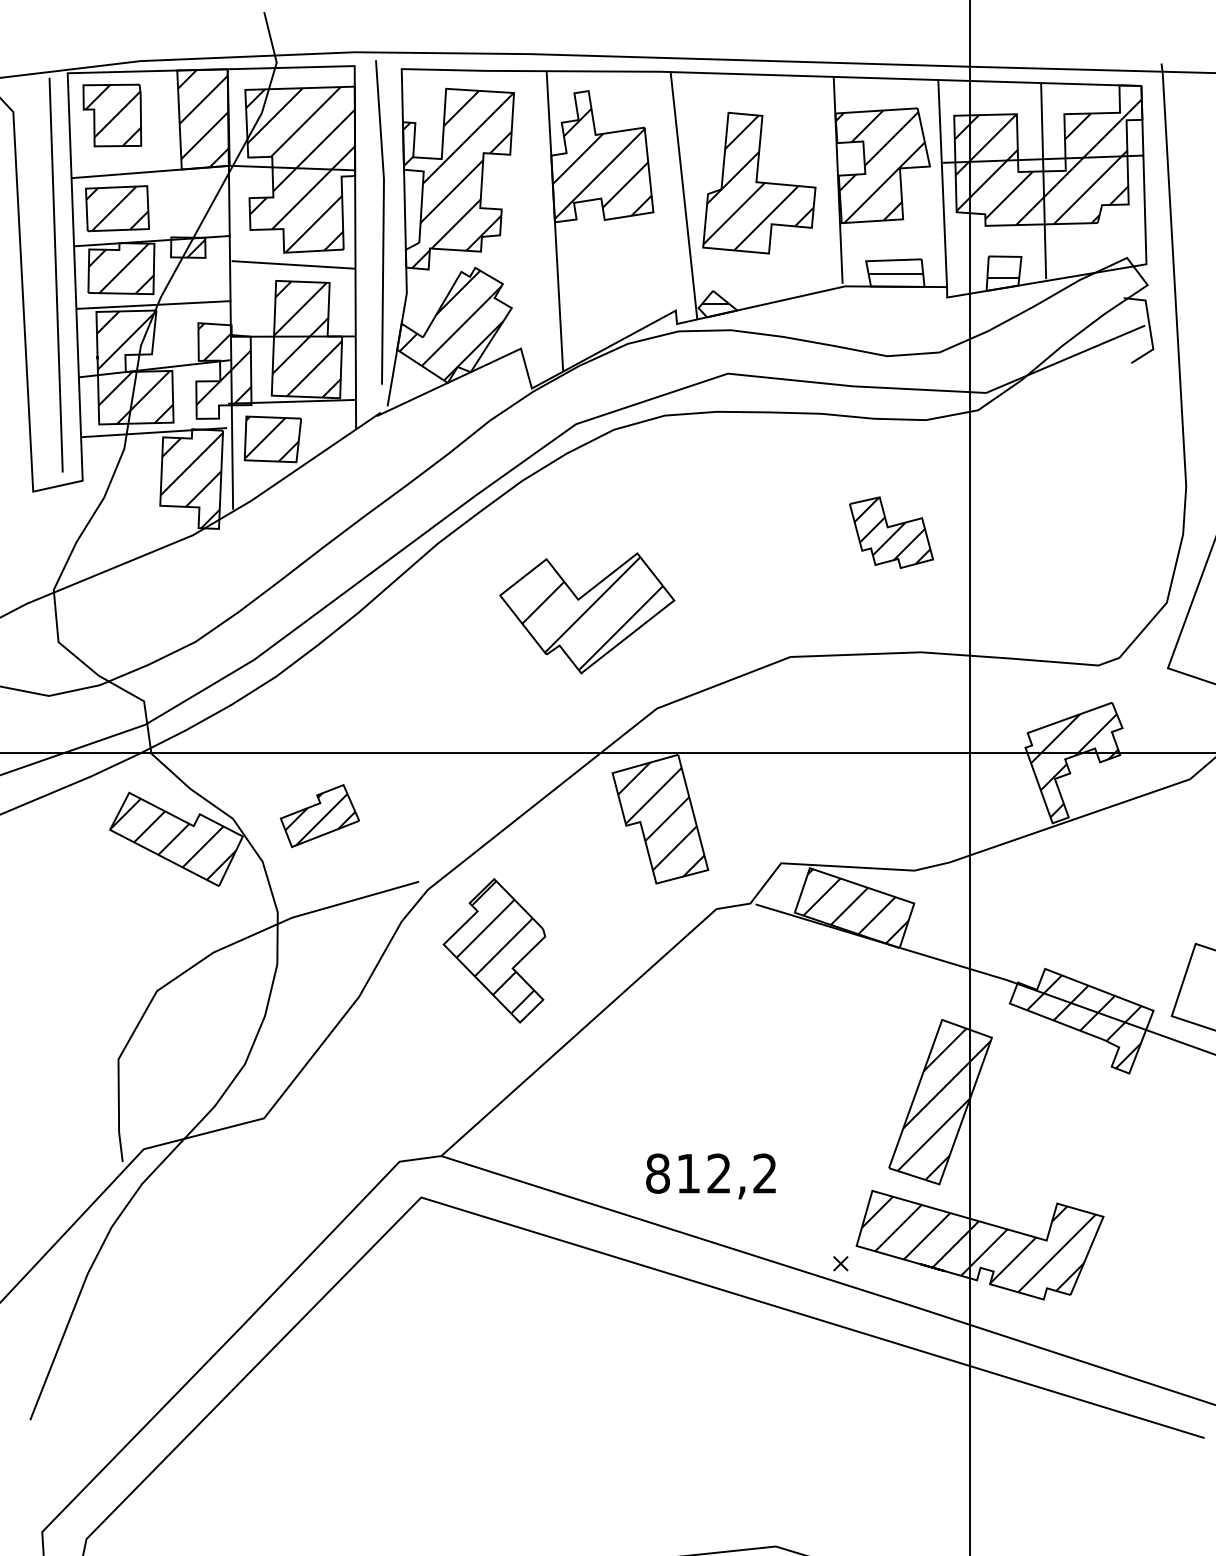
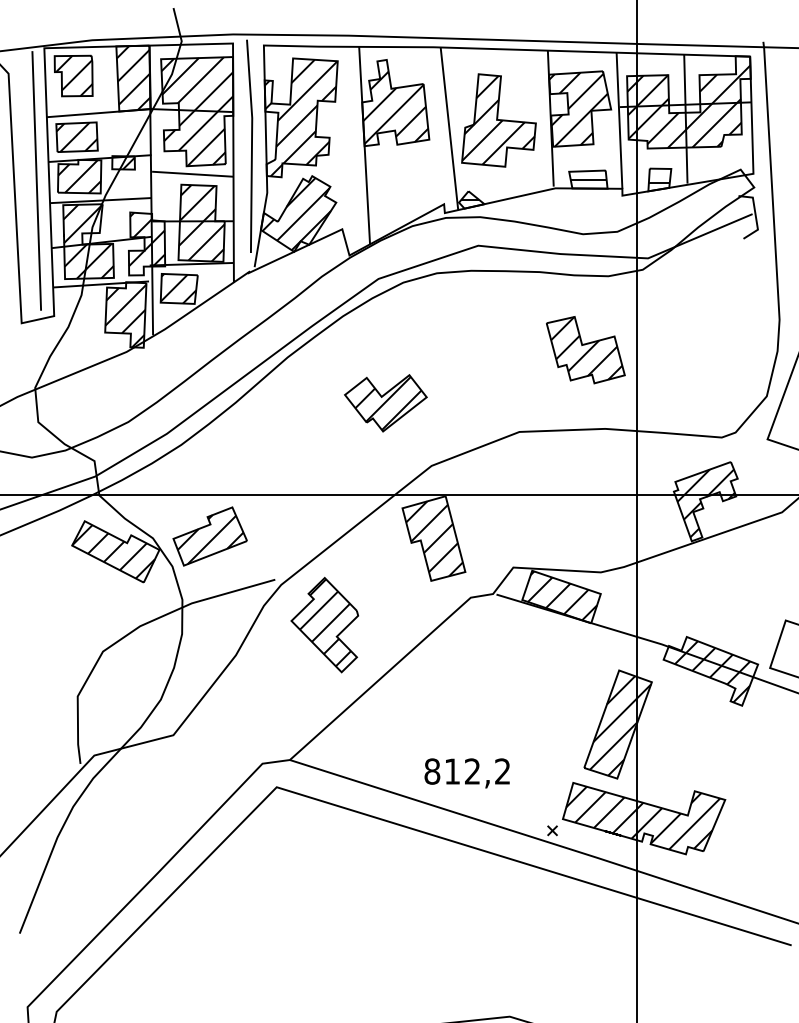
part: (890, 533) -> (585, 350), size x1.43
part: (586, 613) -> (385, 403), size x0.71
part: (318, 816) -> (209, 536), size x1.43

